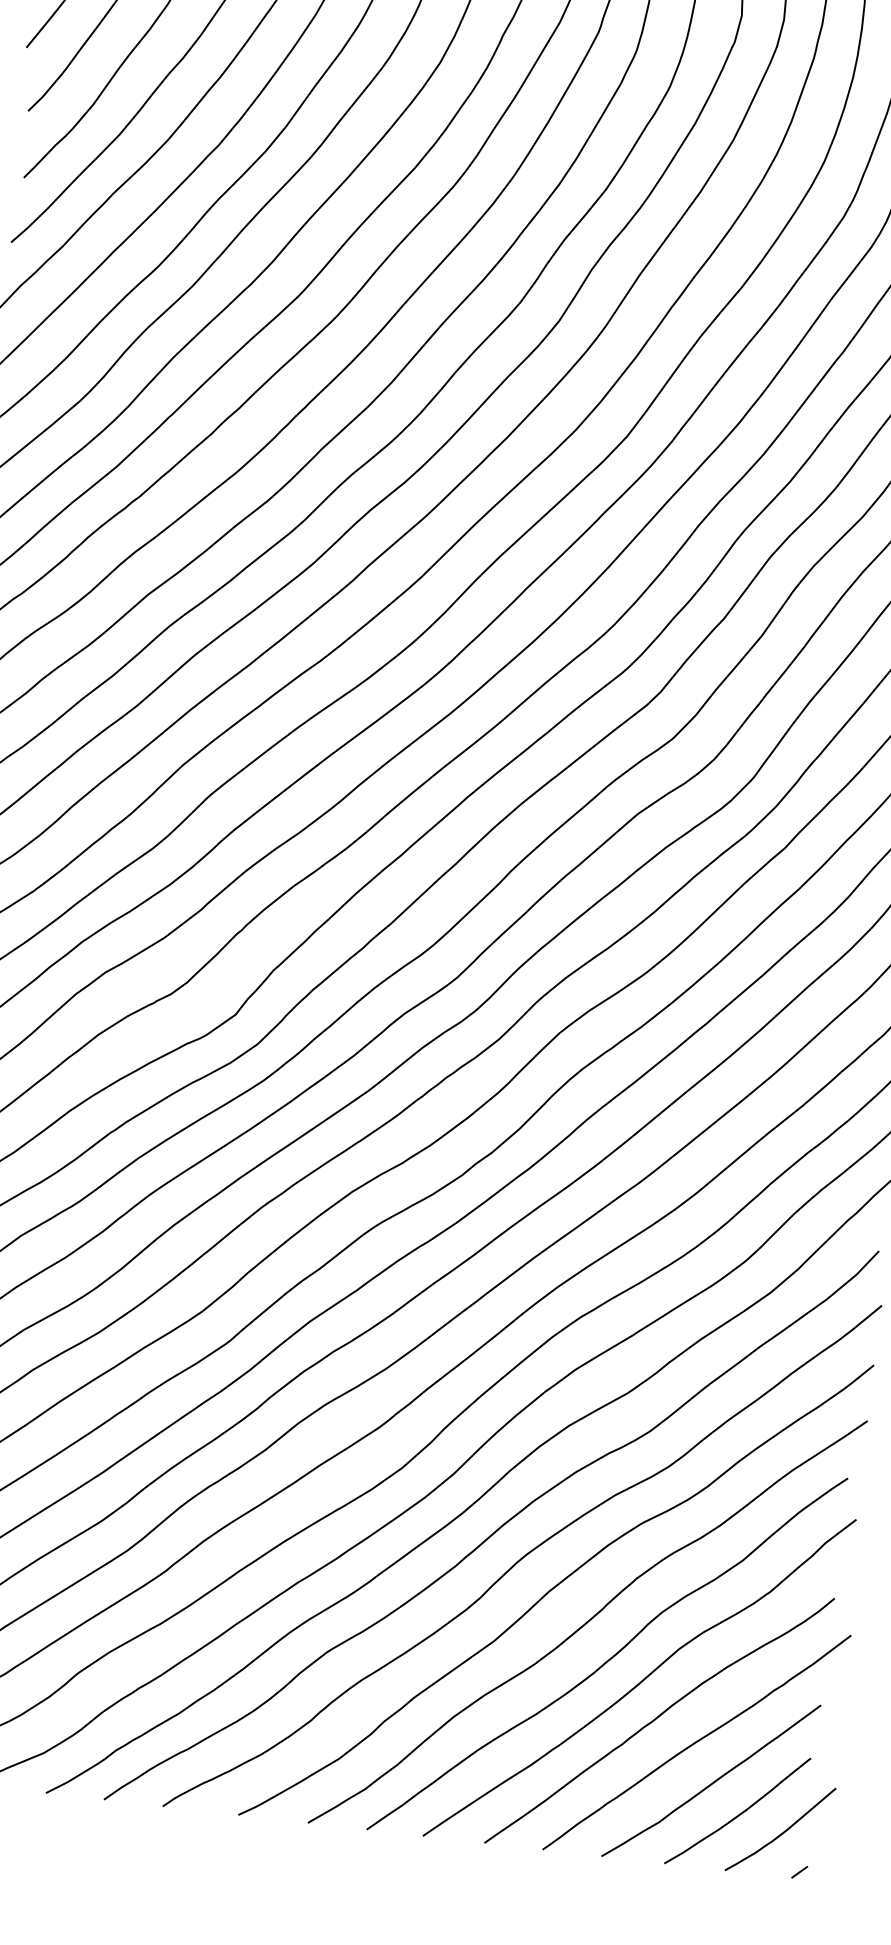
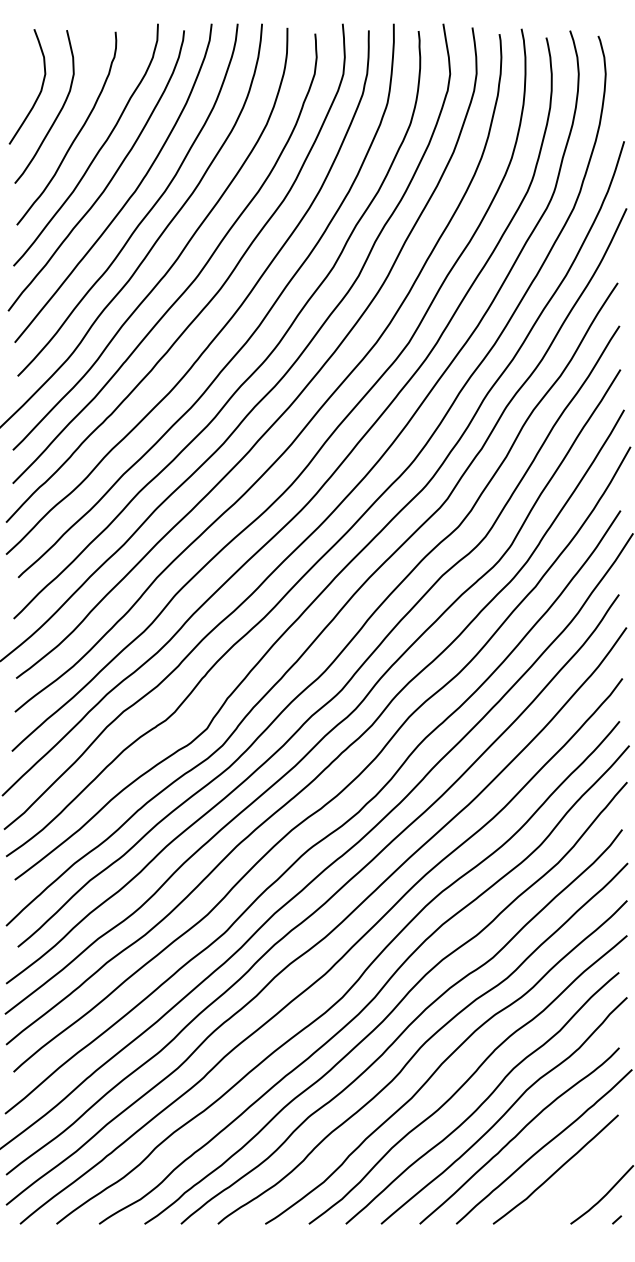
curve: (739, 1813) -> (575, 1187), removed

